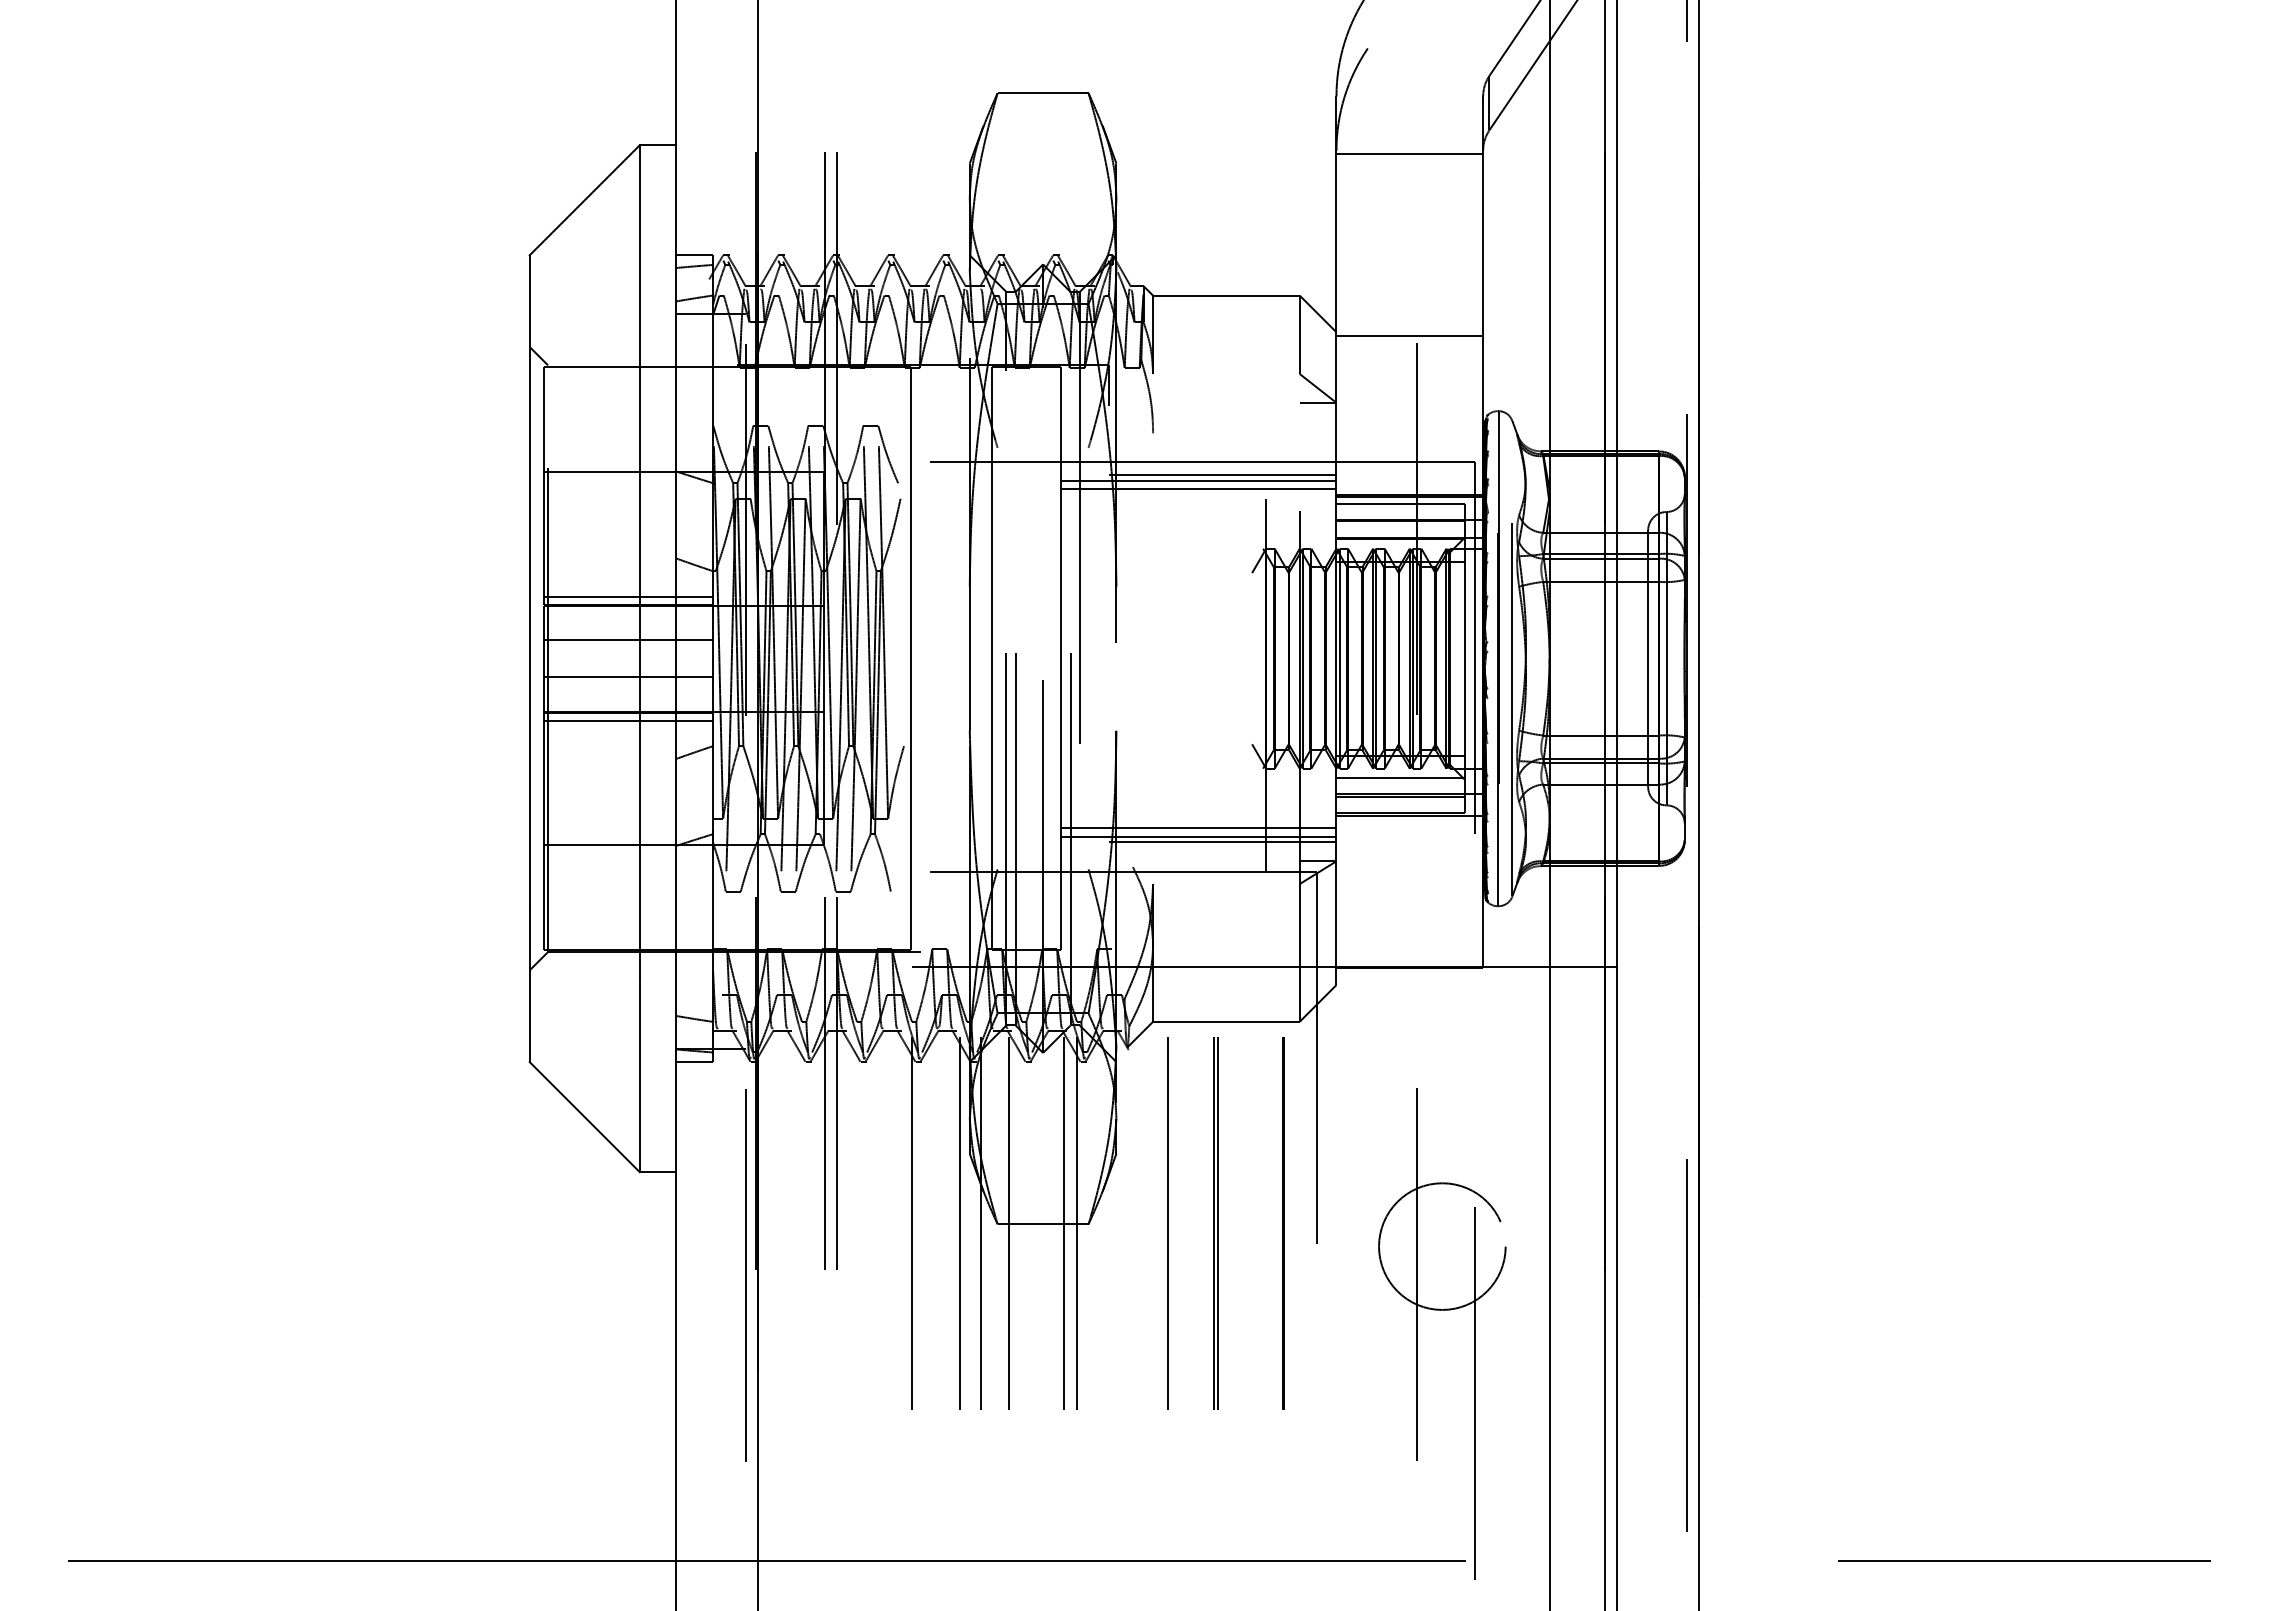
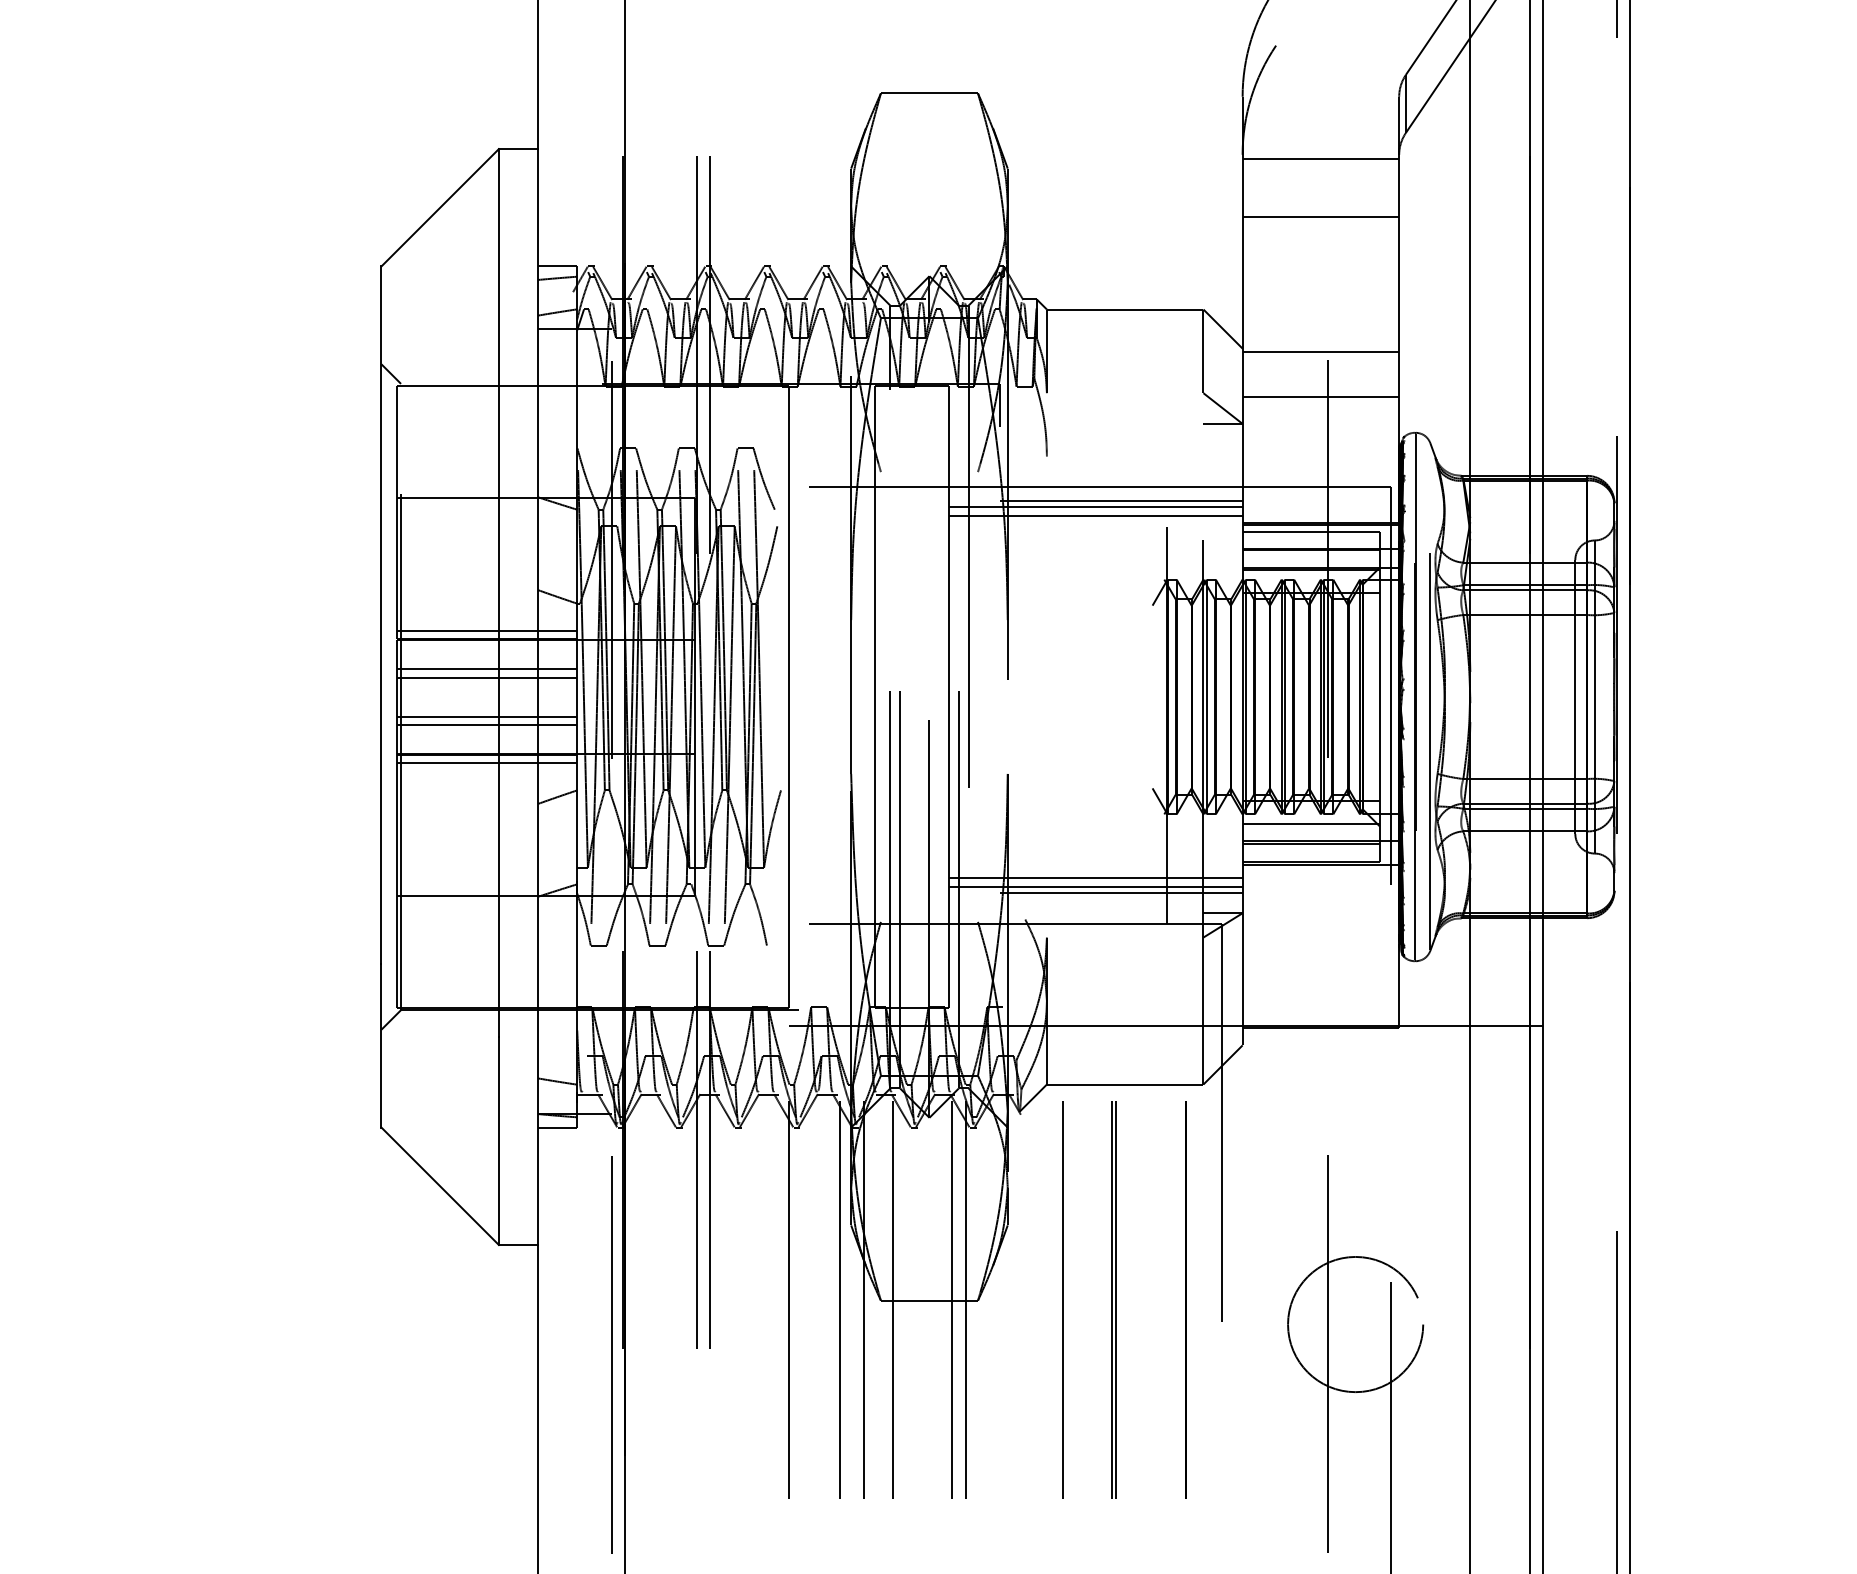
line: (1409, 208) -> (1320, 216), added
line: (1409, 377) -> (1320, 396), added
line: (628, 632) -> (486, 669), added
line: (628, 685) -> (486, 725), added

